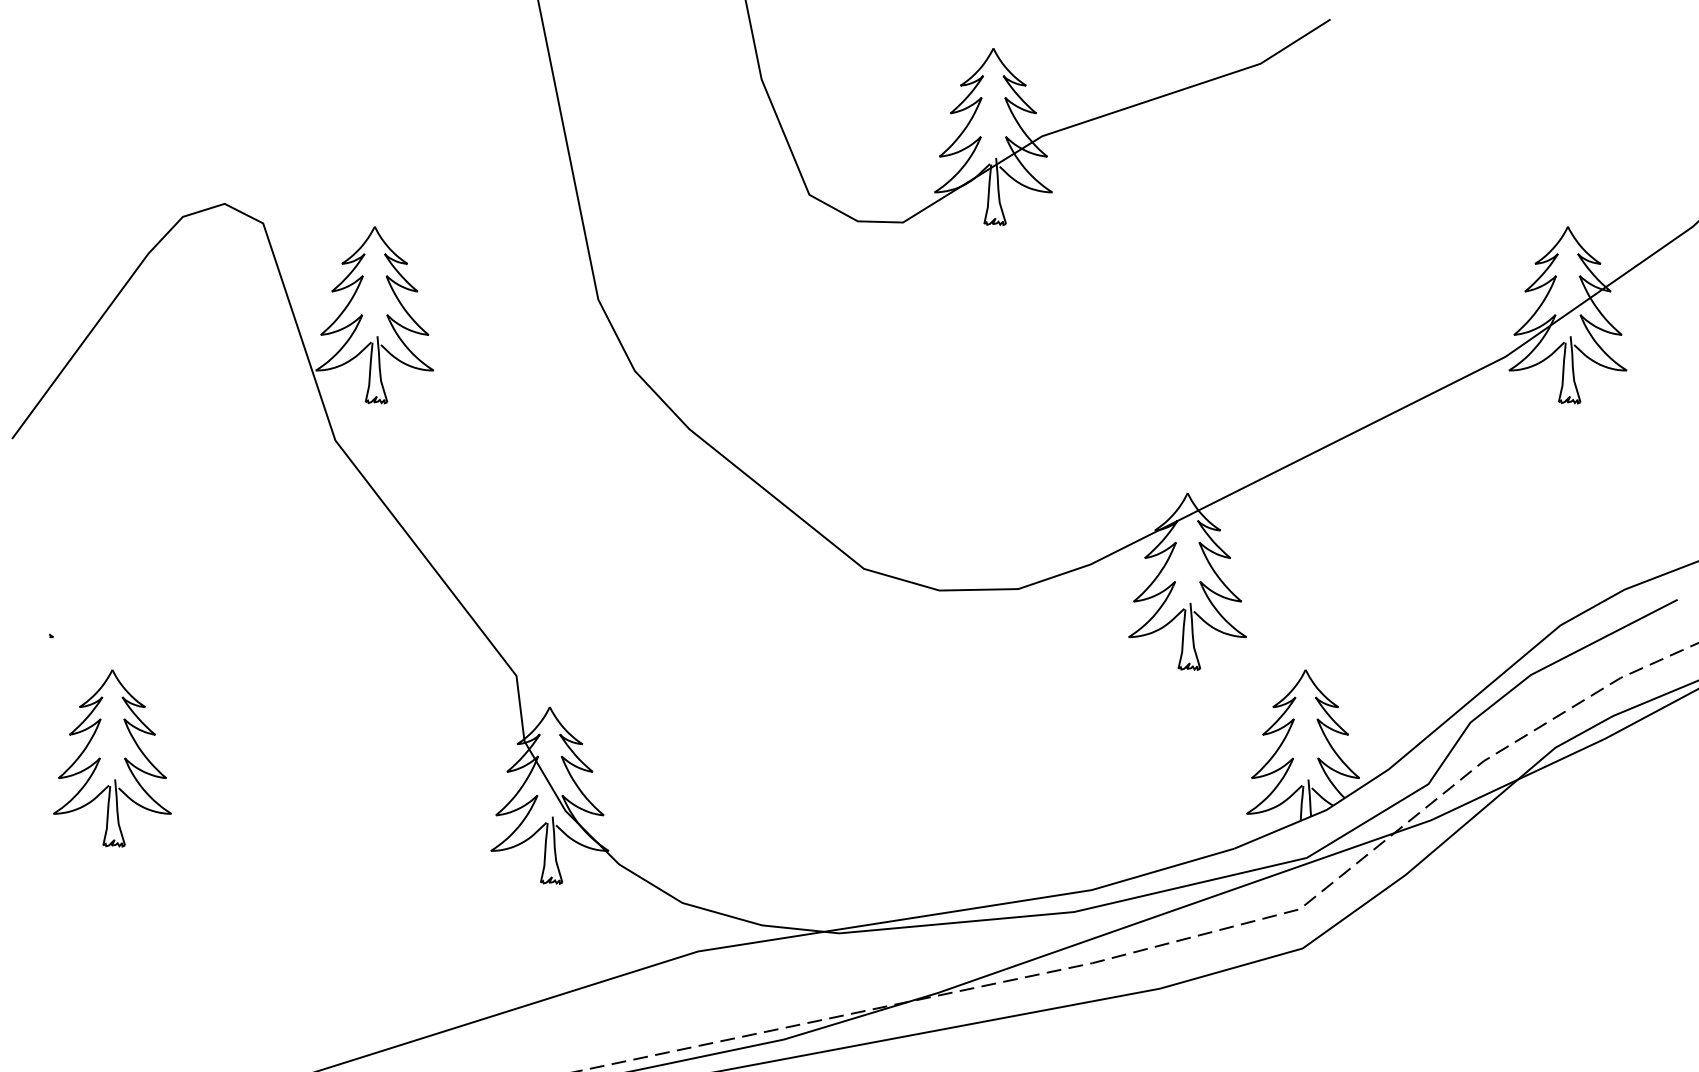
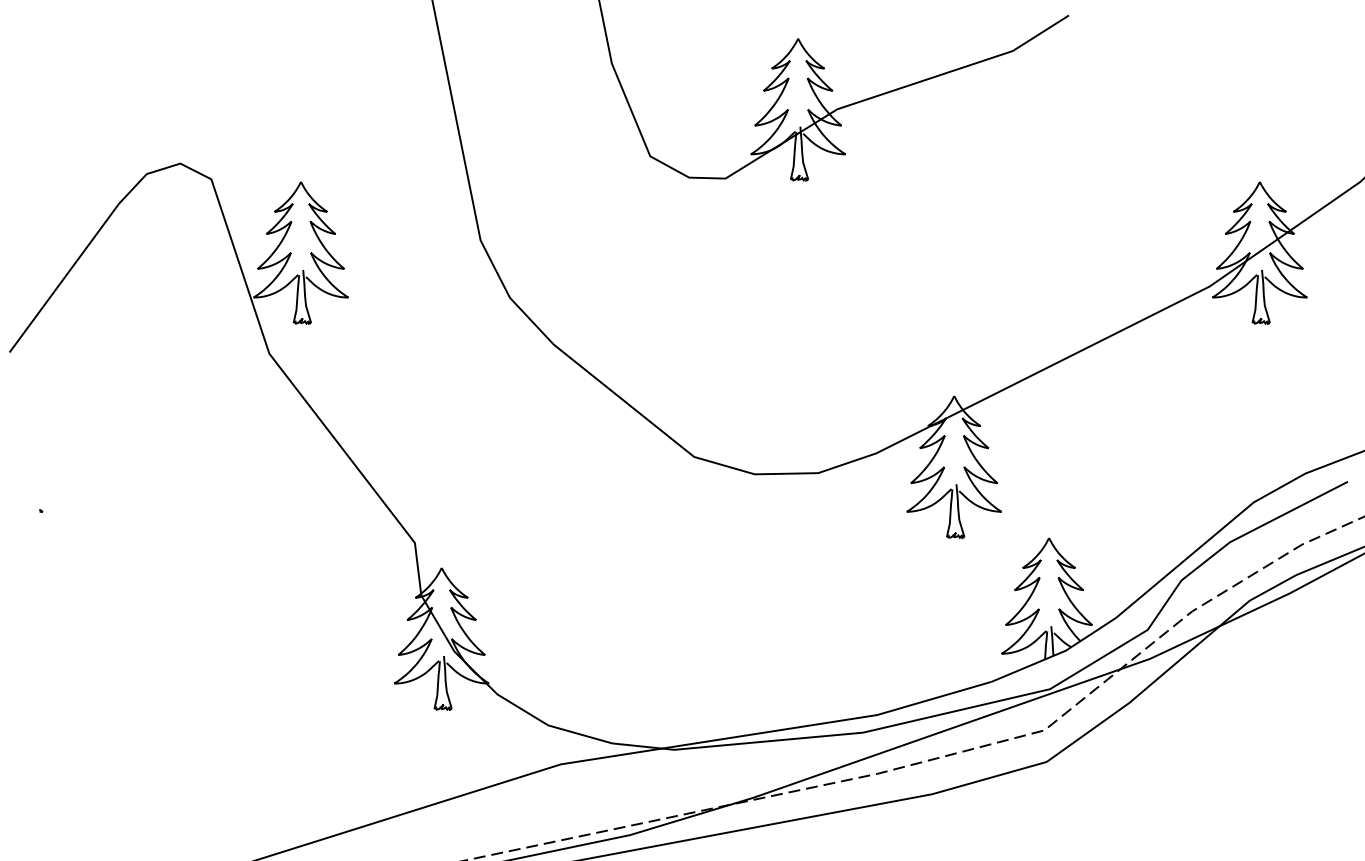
part: (100, 758) -> (80, 609), removed

